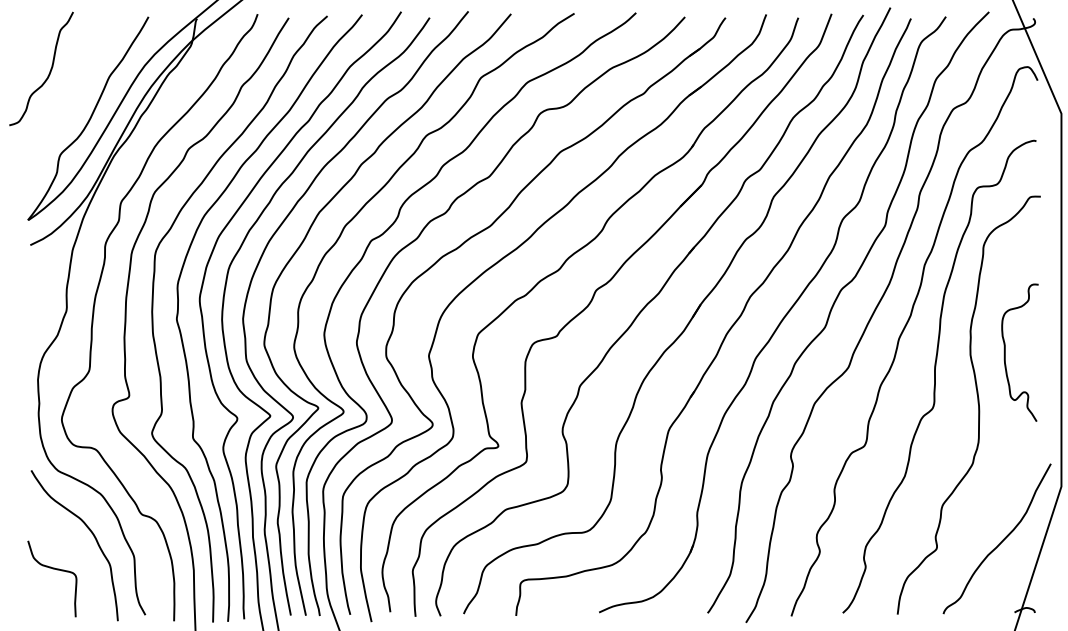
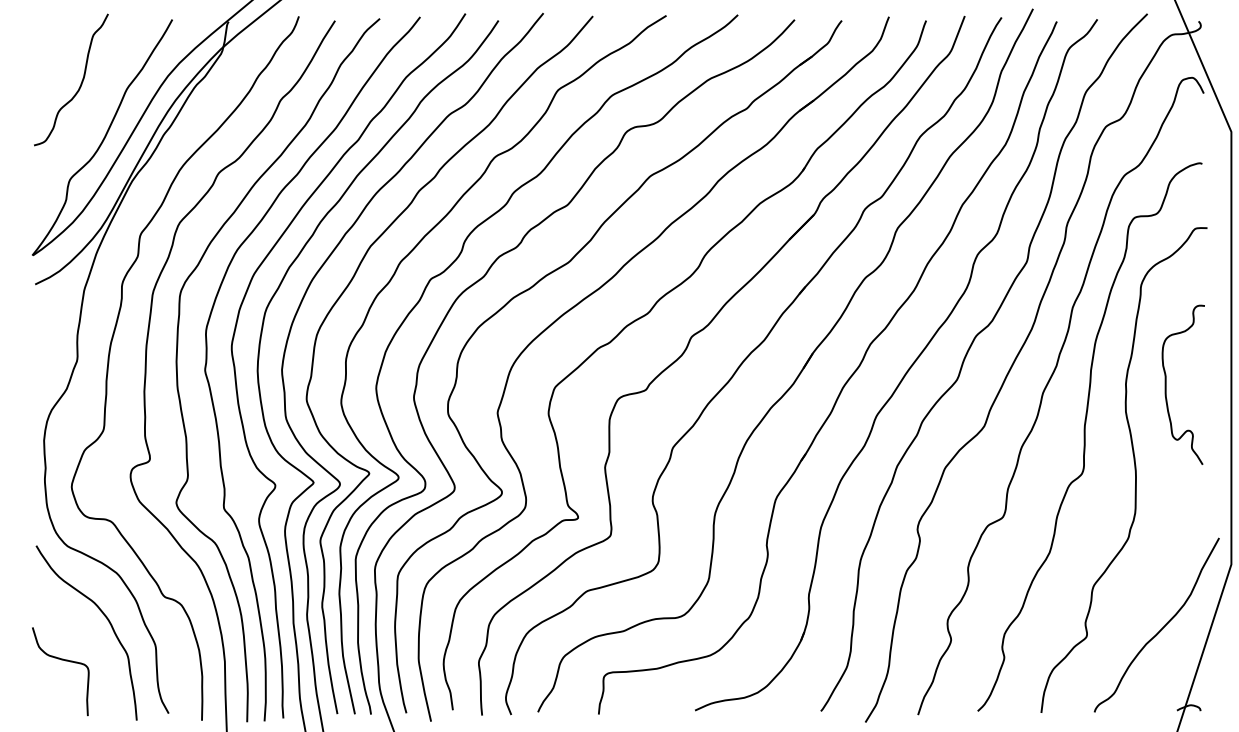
curve: (49, 71) -> (80, 82), moved
curve: (1005, 352) -> (1166, 384), moved

